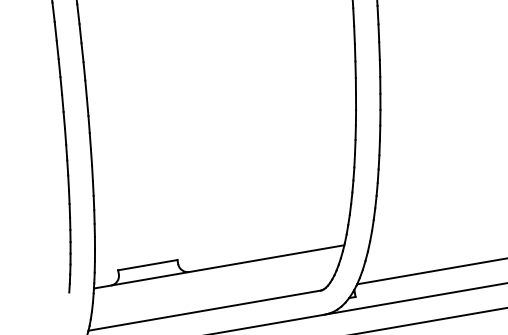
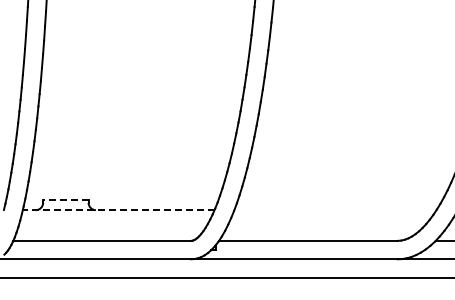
line: (147, 264) -> (65, 199), solid -> dashed
line: (219, 267) -> (118, 210), solid -> dashed

